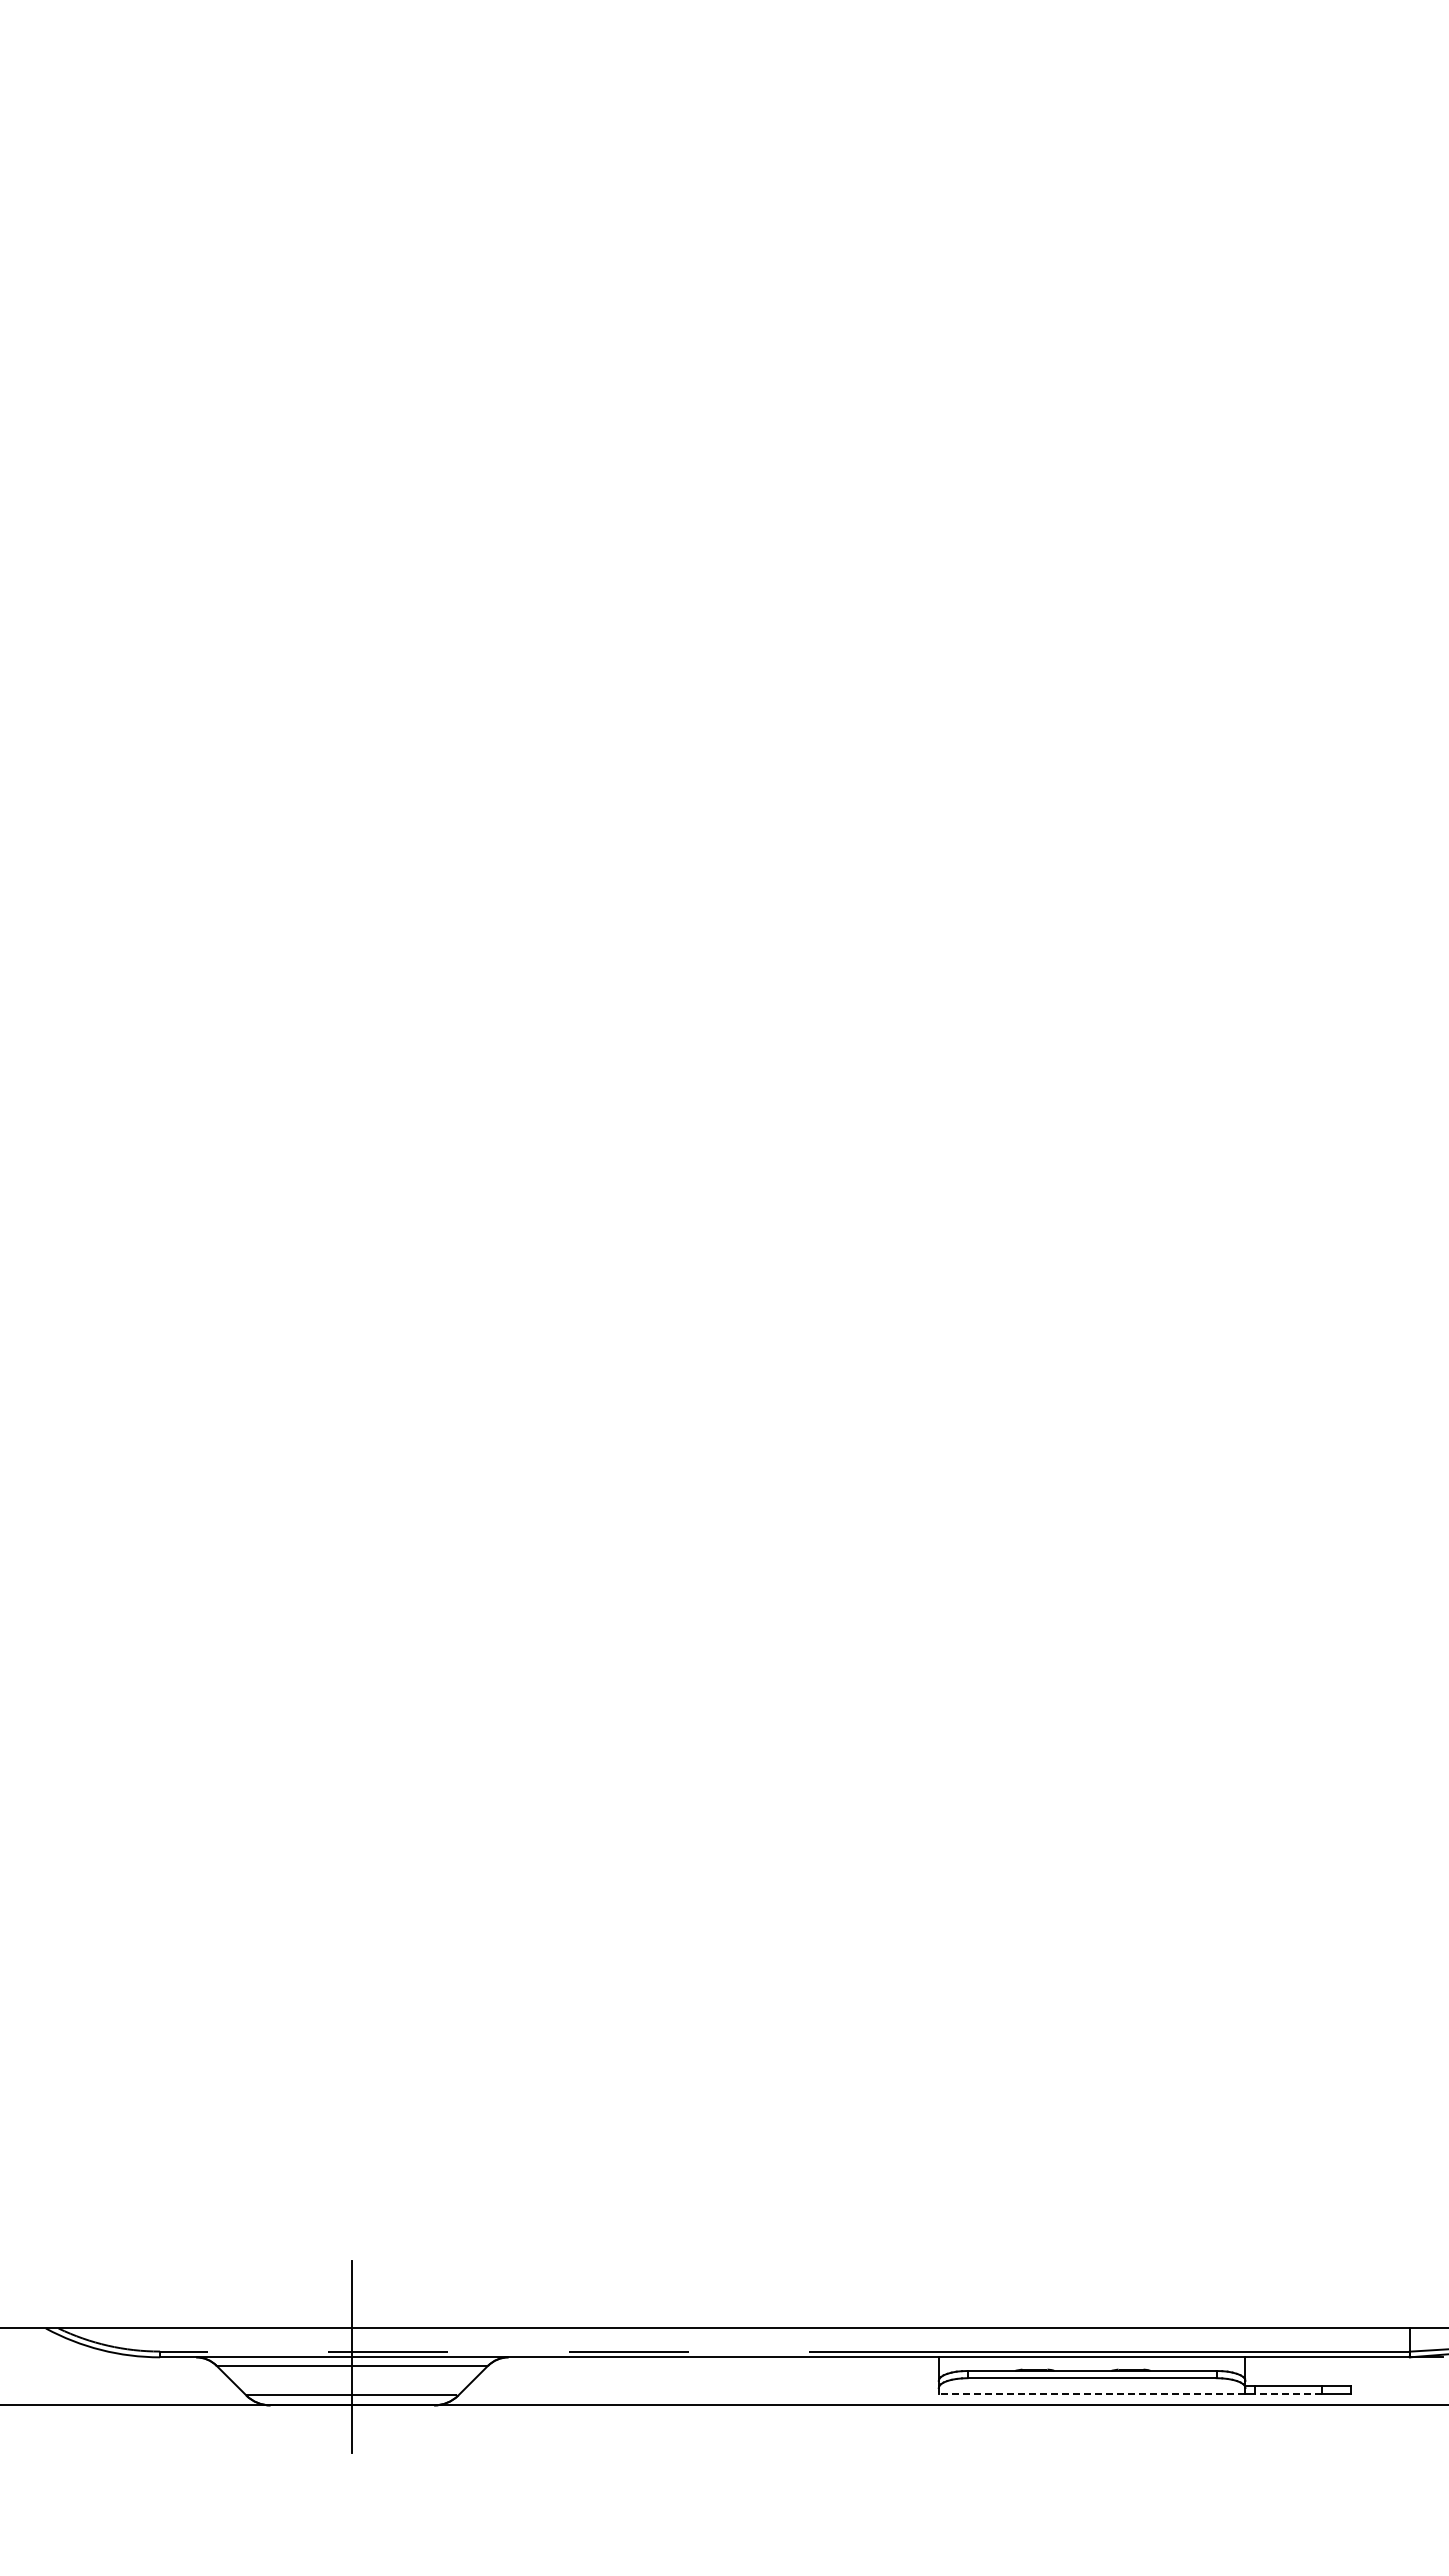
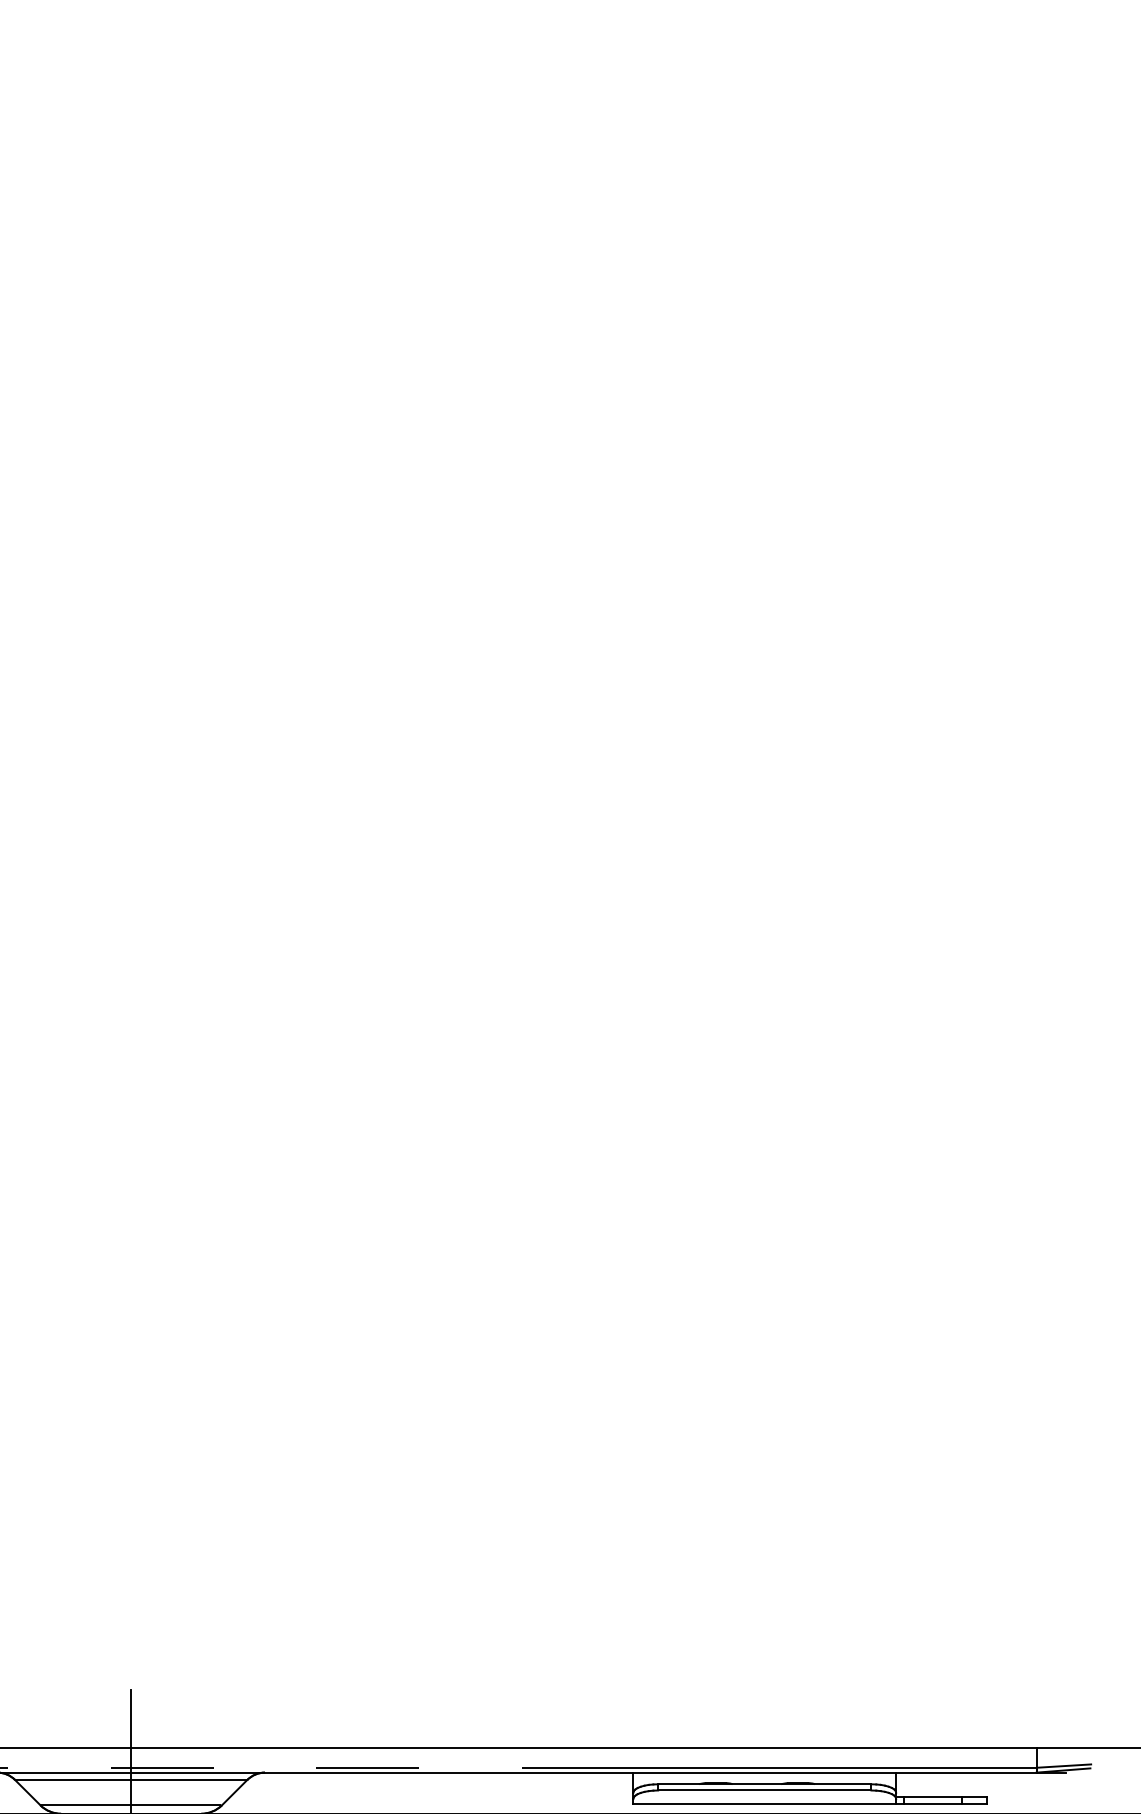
line: (1091, 2393) -> (764, 1803), dashed -> solid
line: (1288, 2393) -> (933, 1803), dashed -> solid

